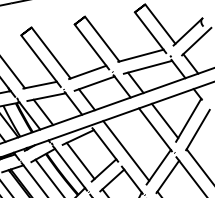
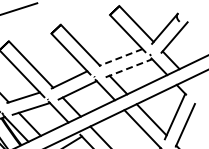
line: (140, 55) -> (120, 57), solid -> dashed
line: (148, 67) -> (129, 68), solid -> dashed

